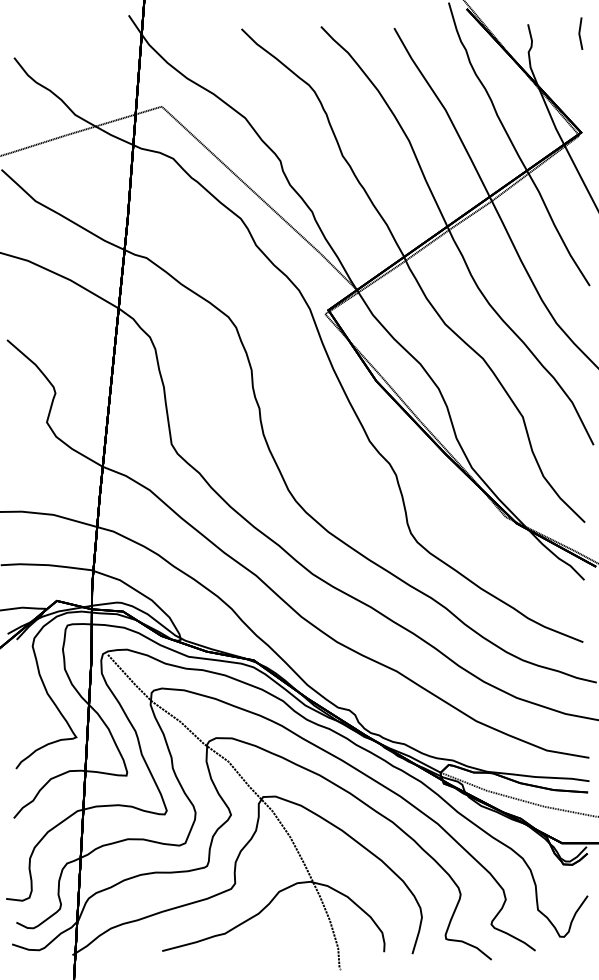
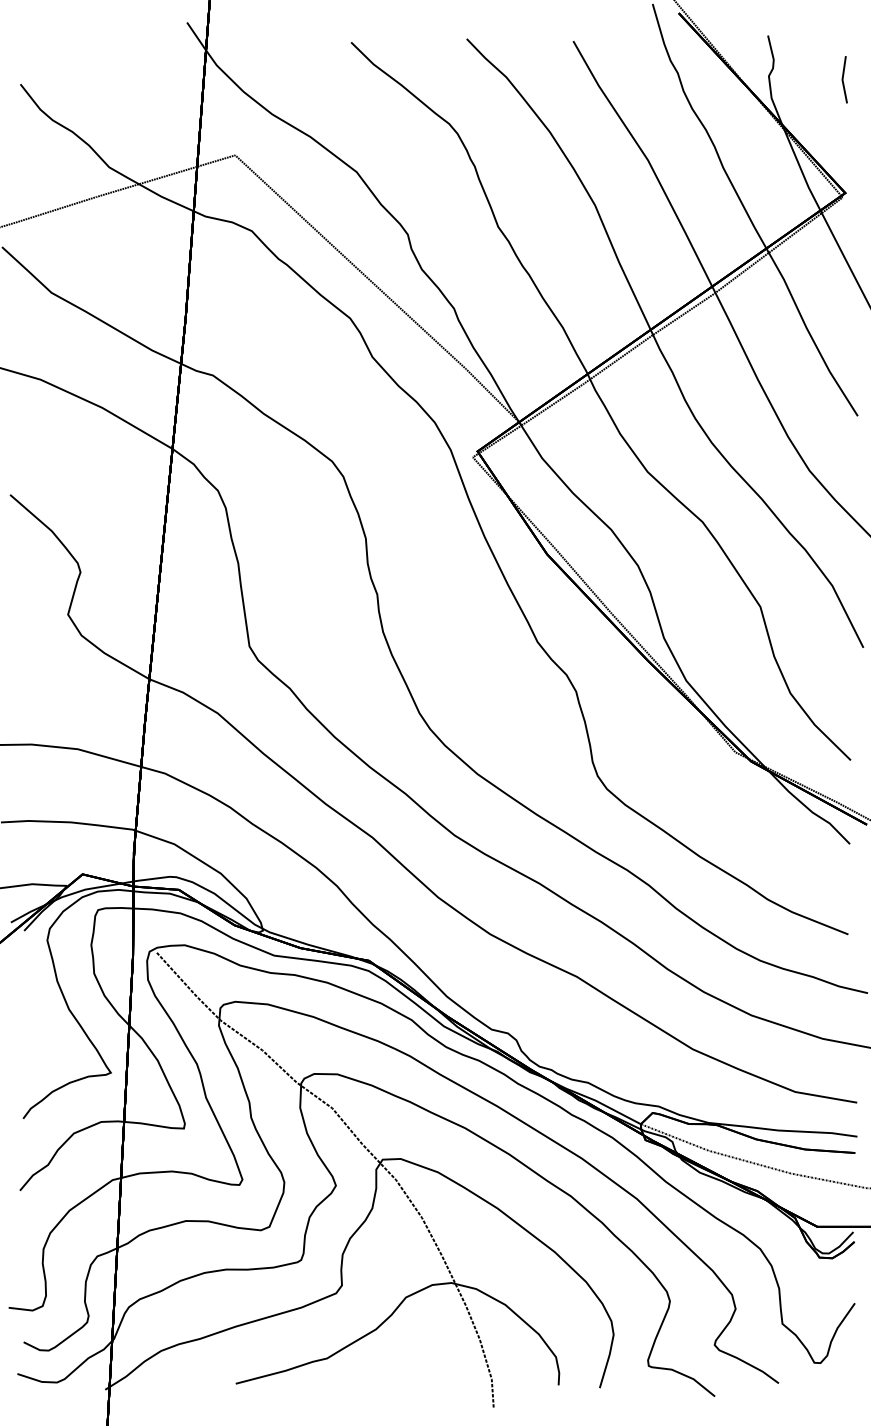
part: (580, 33) -> (844, 79), moved

